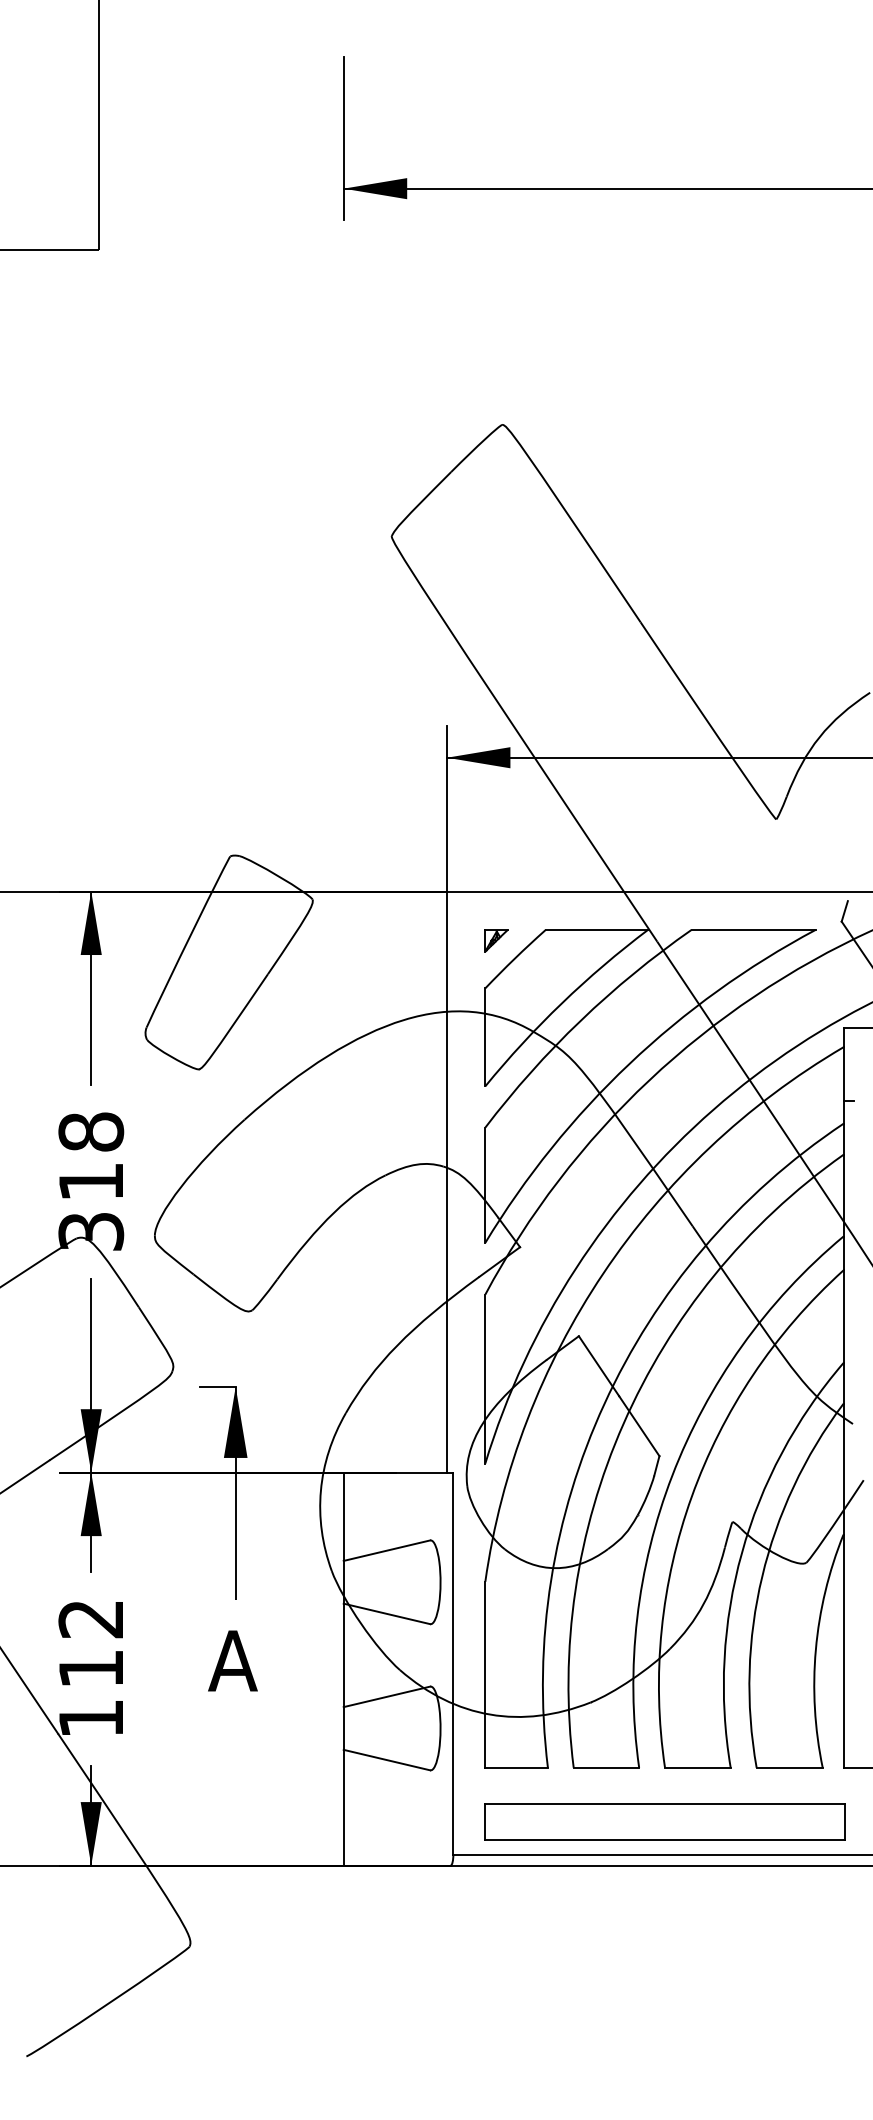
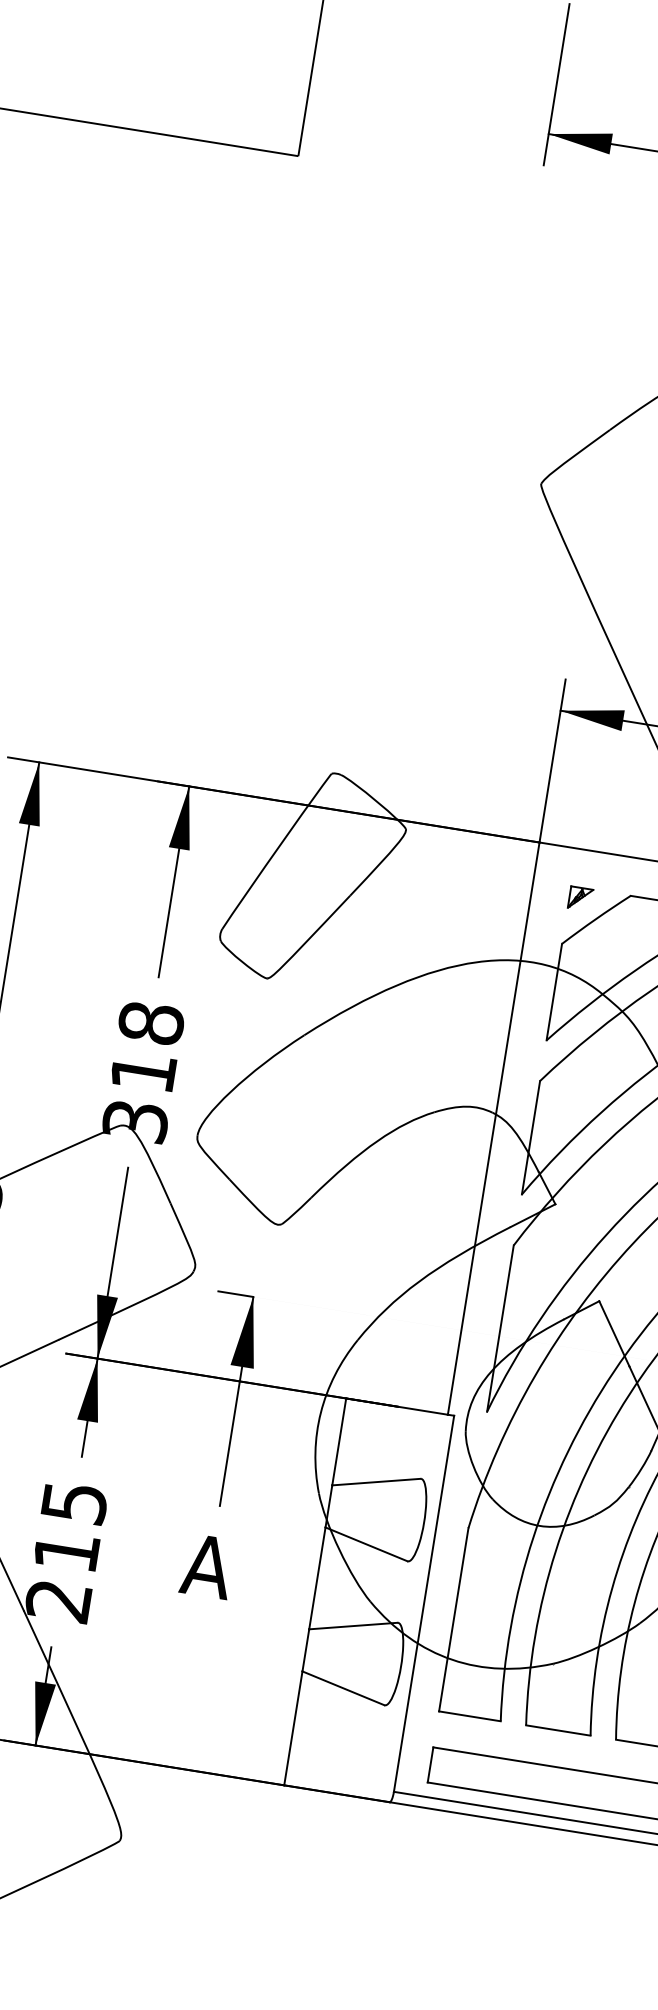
text: (91, 1669) -> (66, 1552), 112 -> 215

